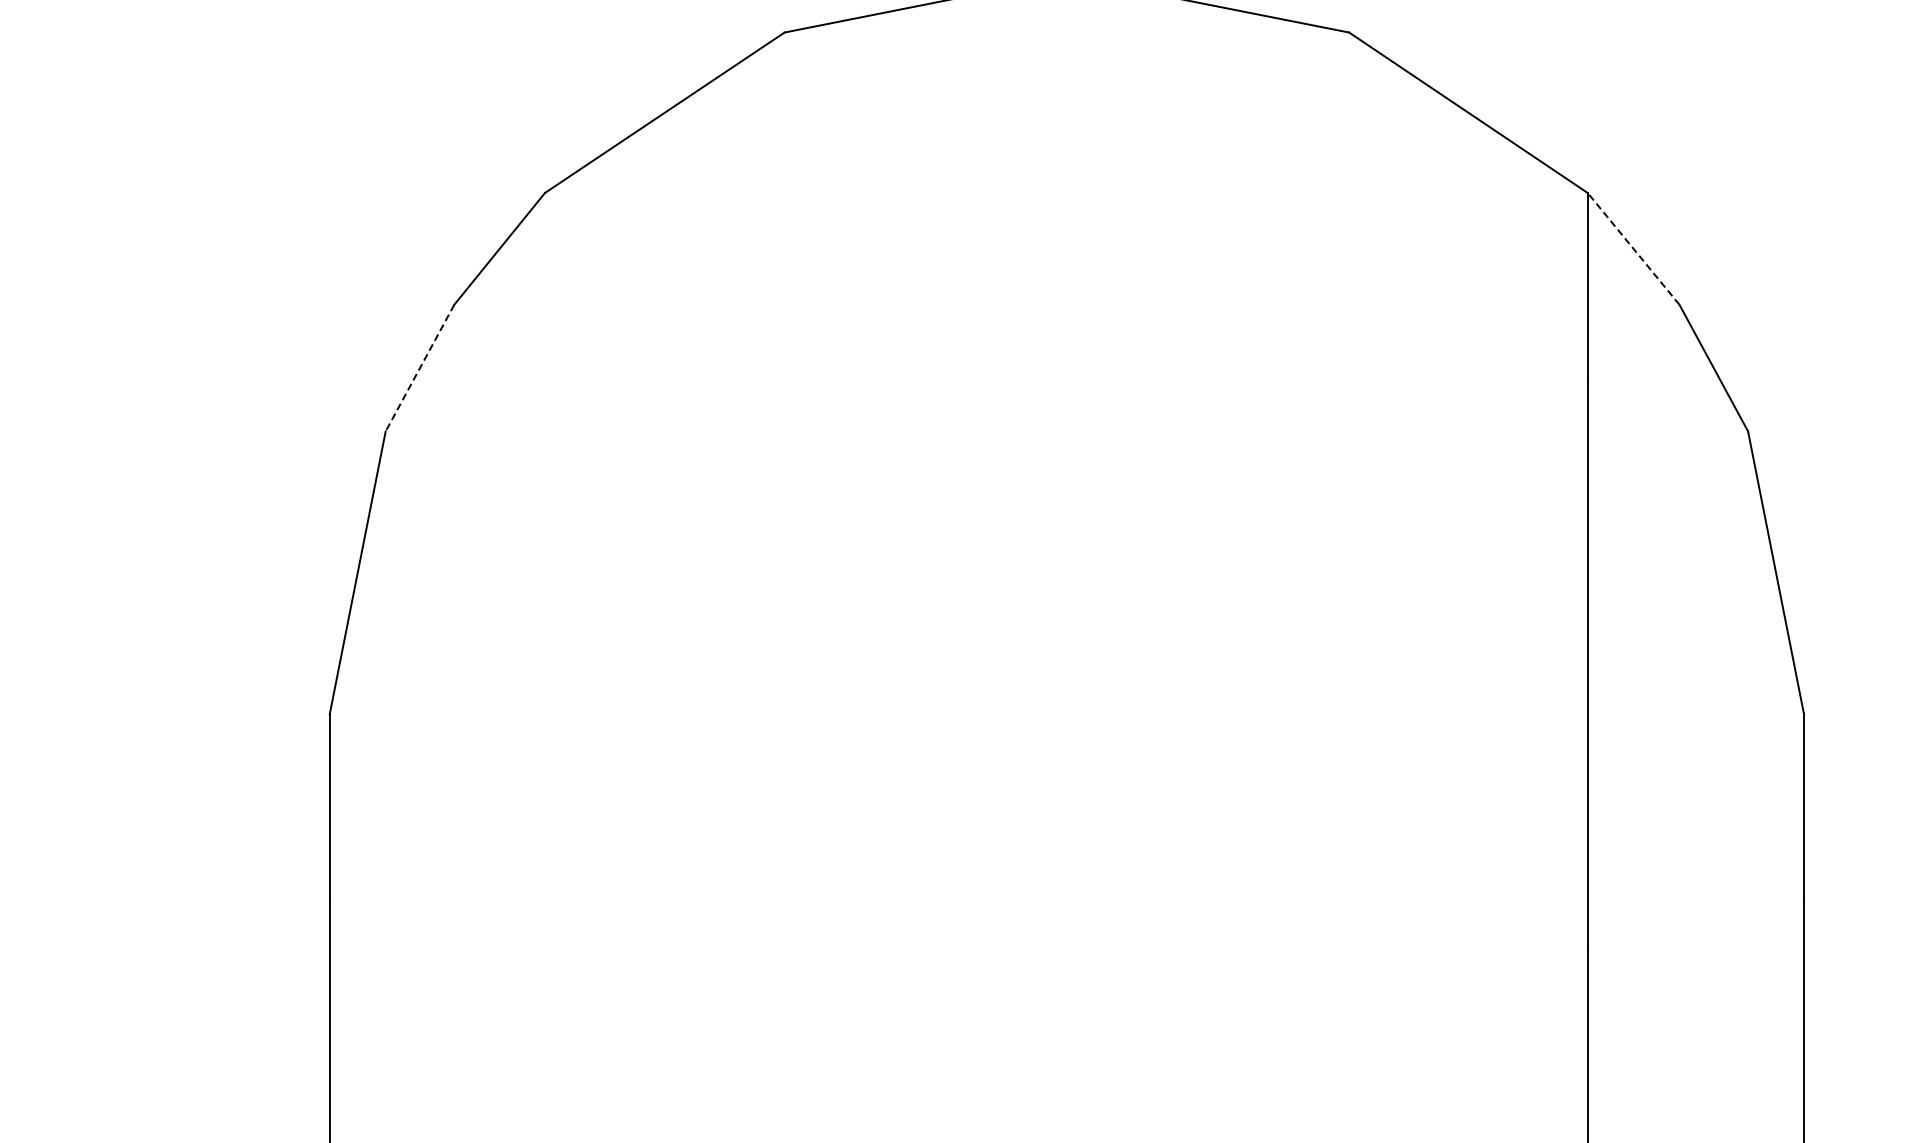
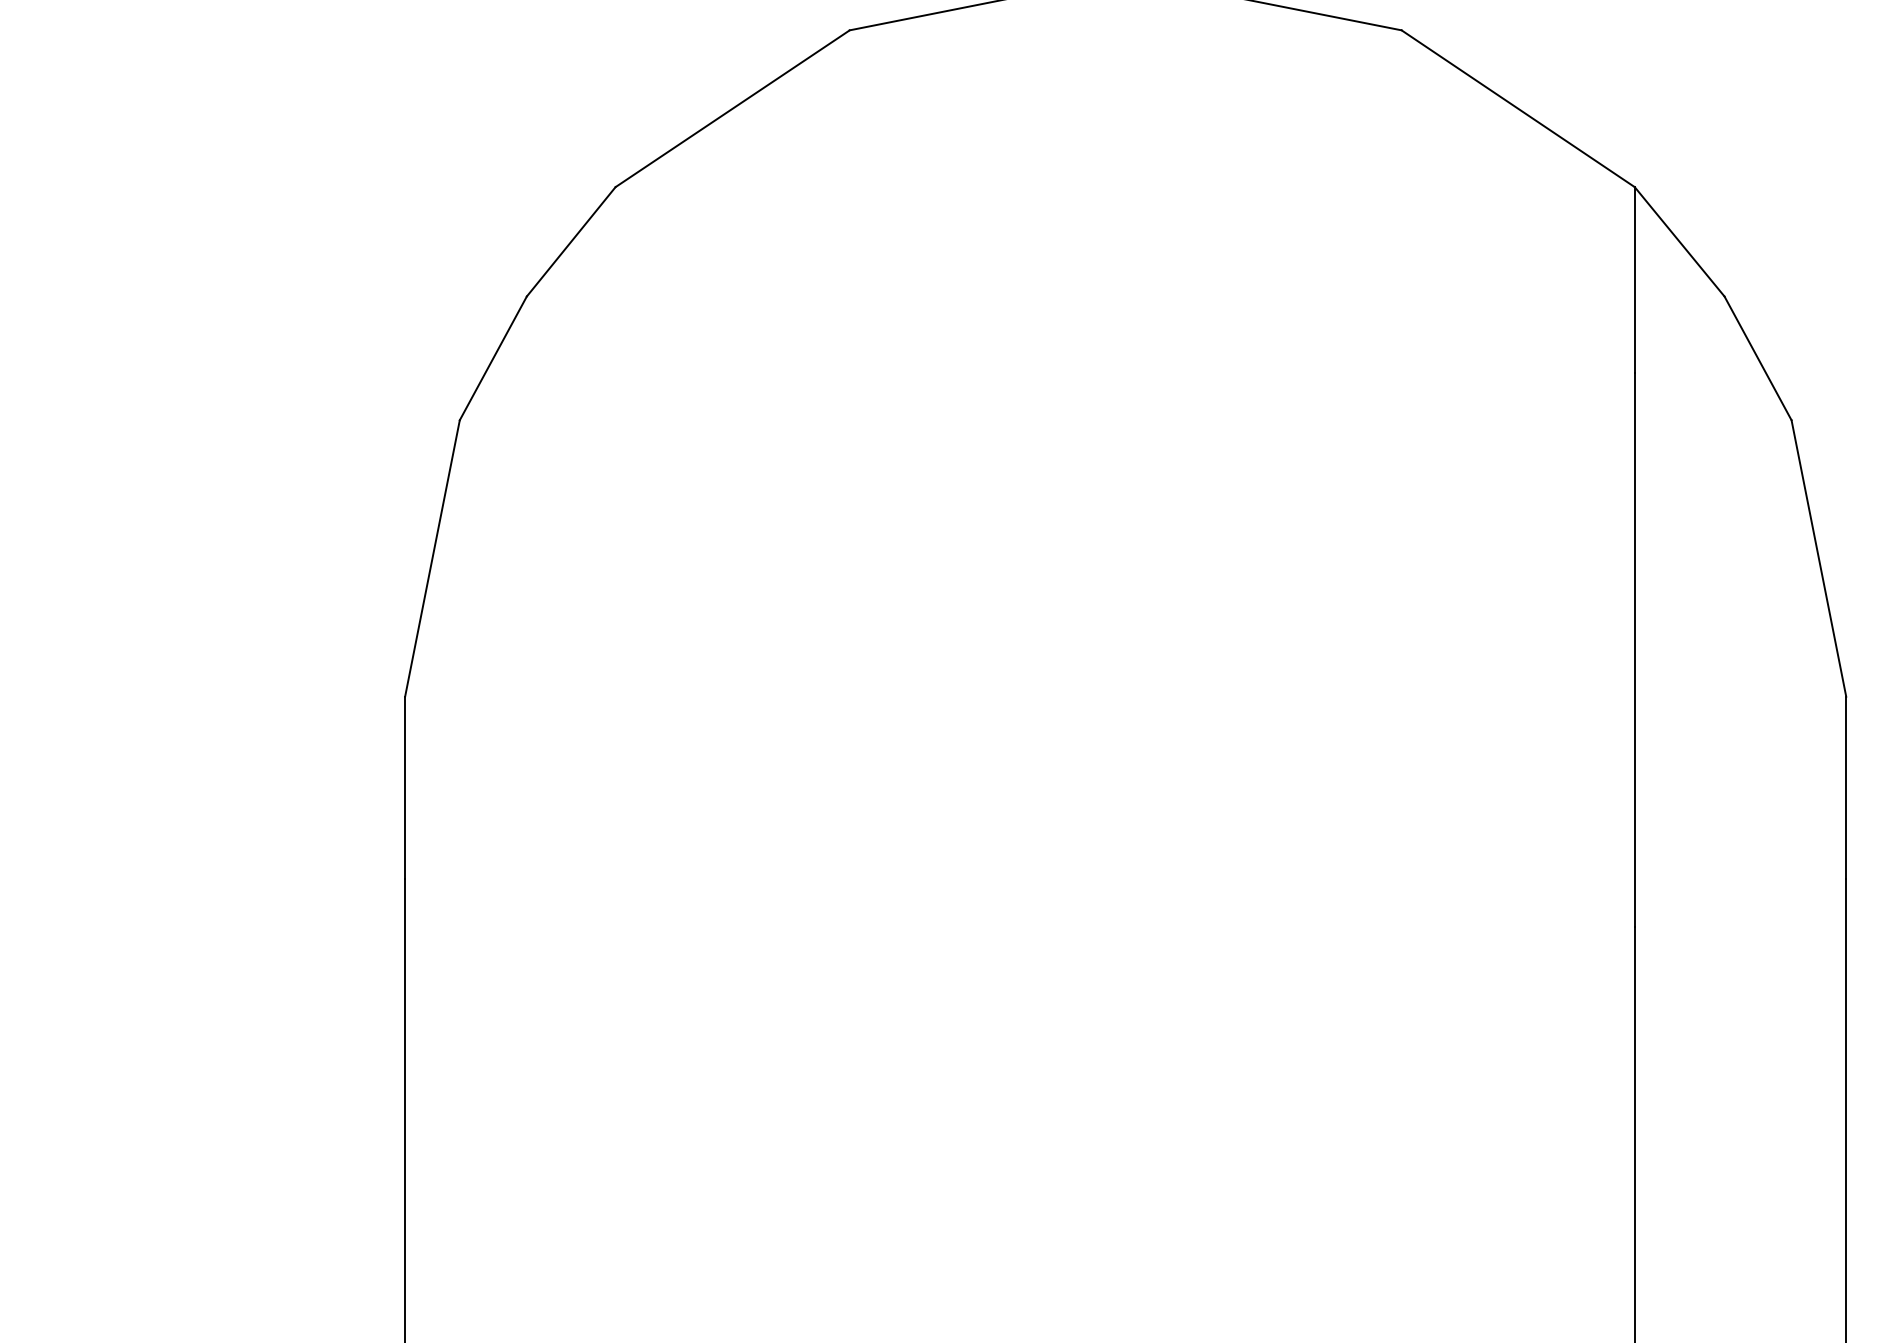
line: (1633, 248) -> (1679, 241), dashed -> solid
line: (420, 368) -> (493, 358), dashed -> solid

